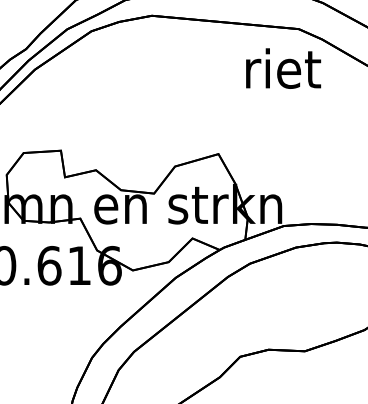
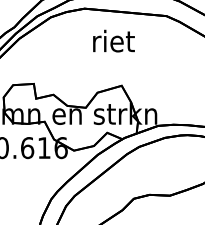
text: (282, 67) -> (113, 40), moved

